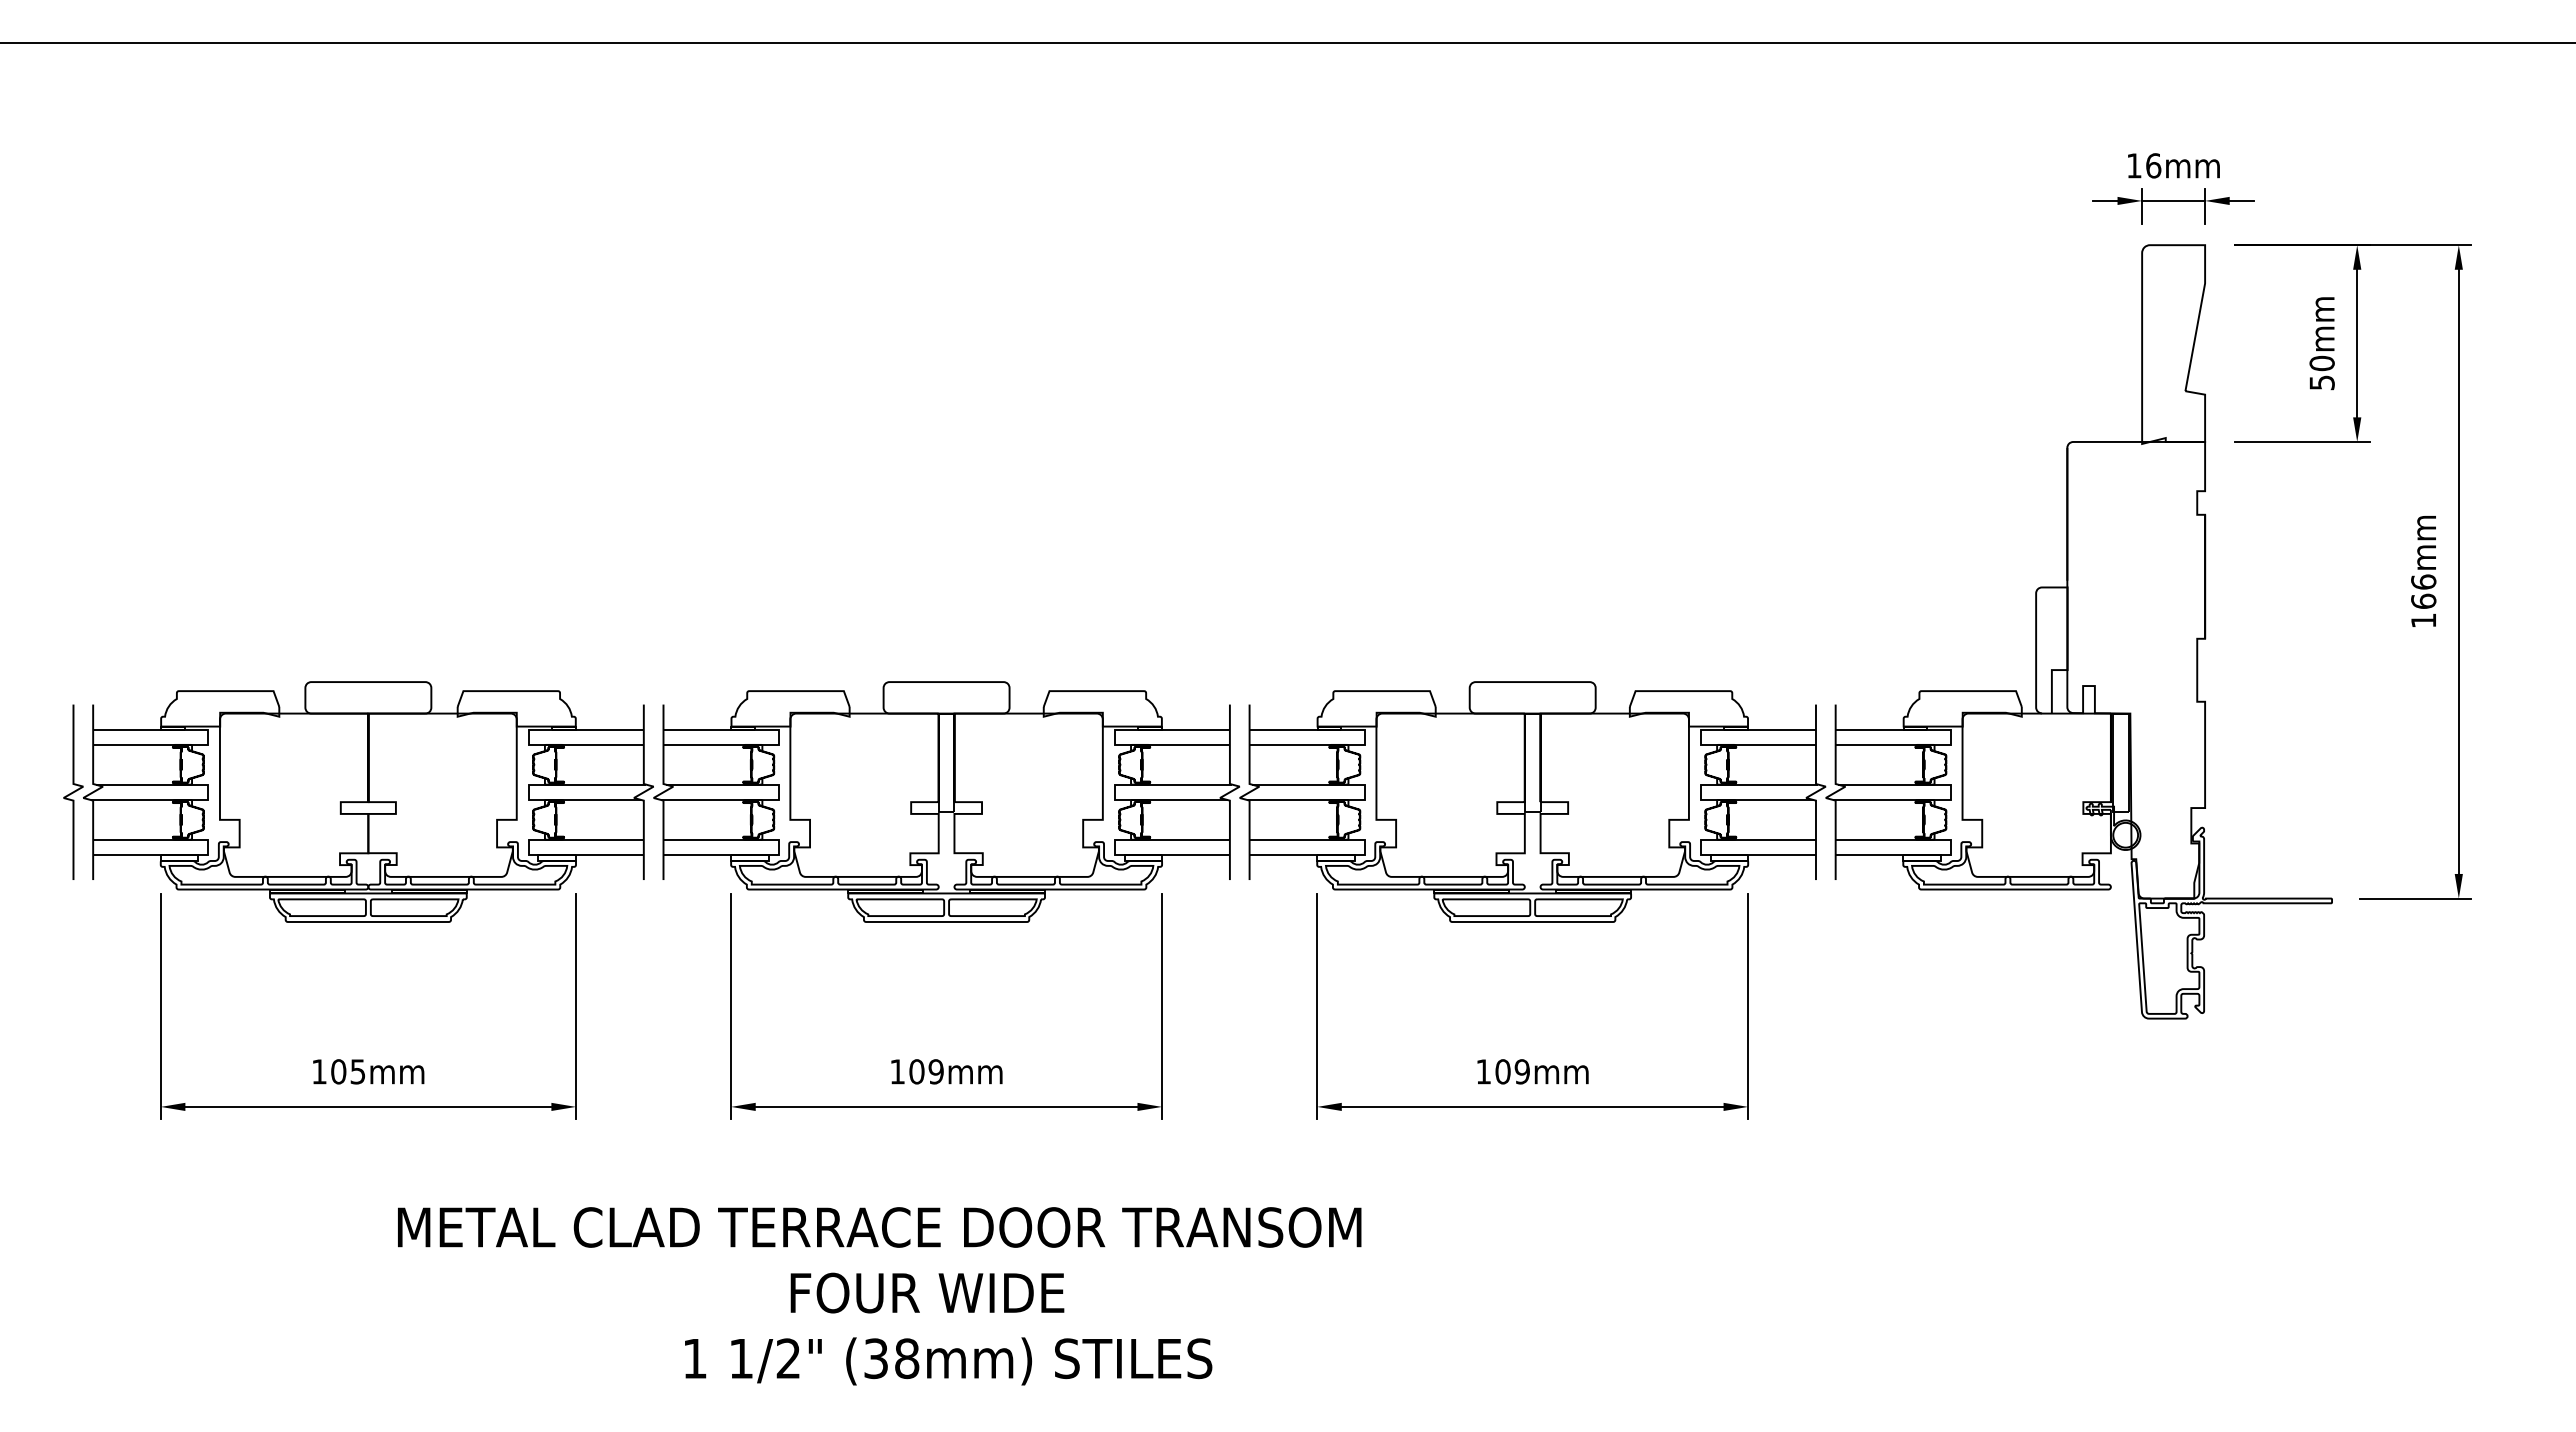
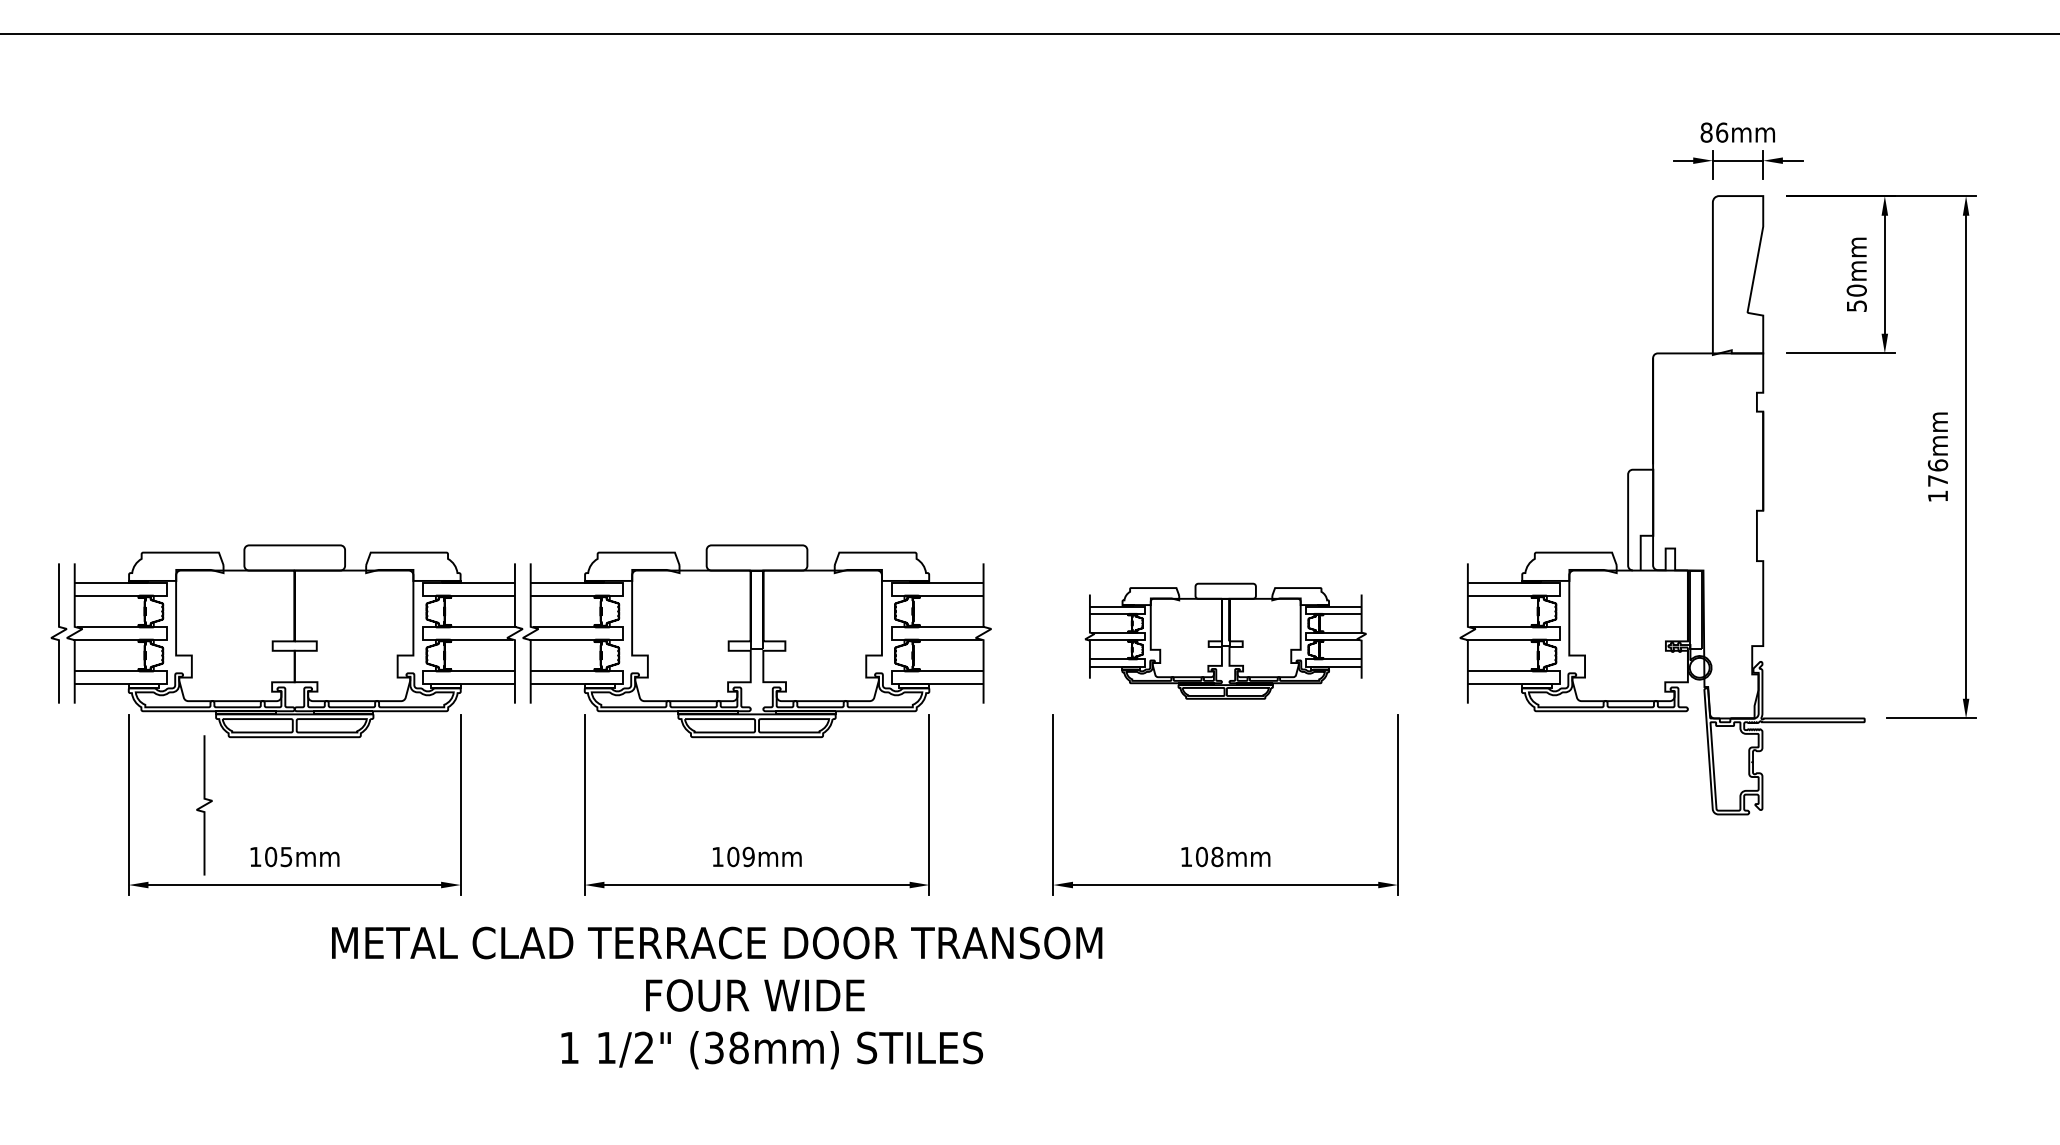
text: (2133, 165) -> (1705, 132), 16mm -> 86mm
text: (2423, 600) -> (1937, 480), 166mm -> 176mm
part: (1532, 801) -> (1225, 640), size x0.6
curve: (255, 1006) -> (204, 804), added
text: (1521, 1071) -> (1216, 856), 109mm -> 108mm
text: (879, 1296) -> (716, 998), moved

